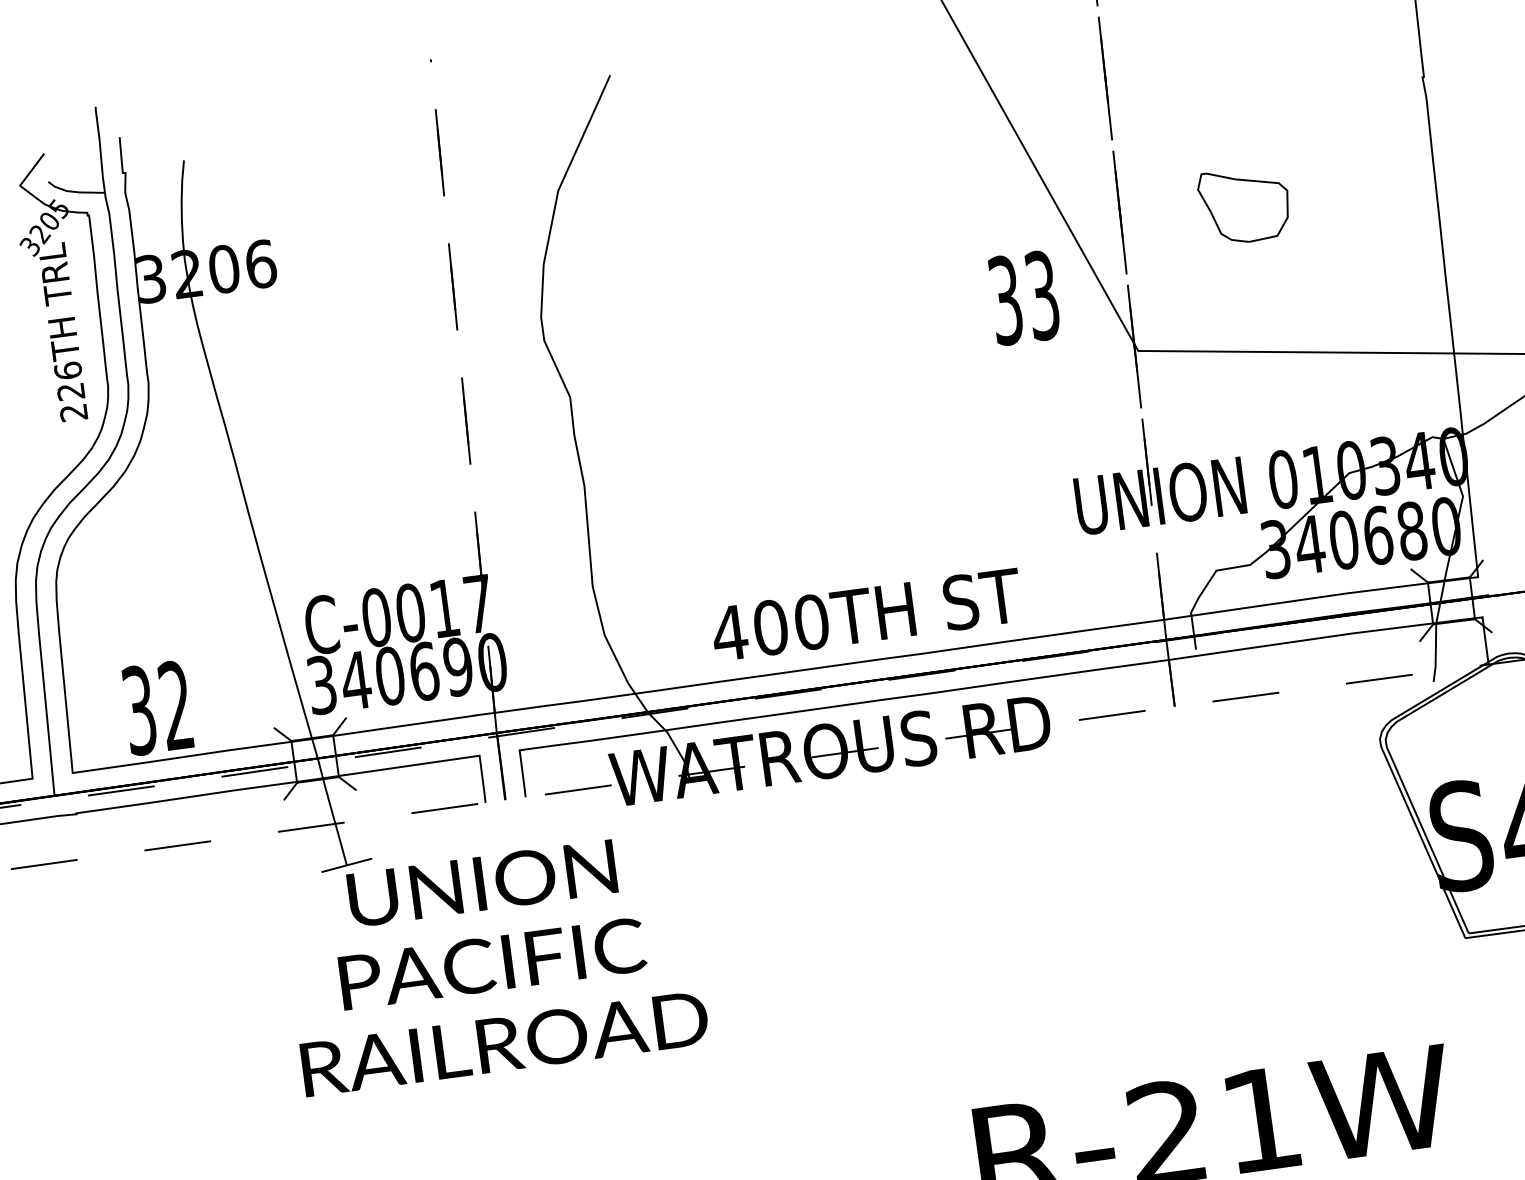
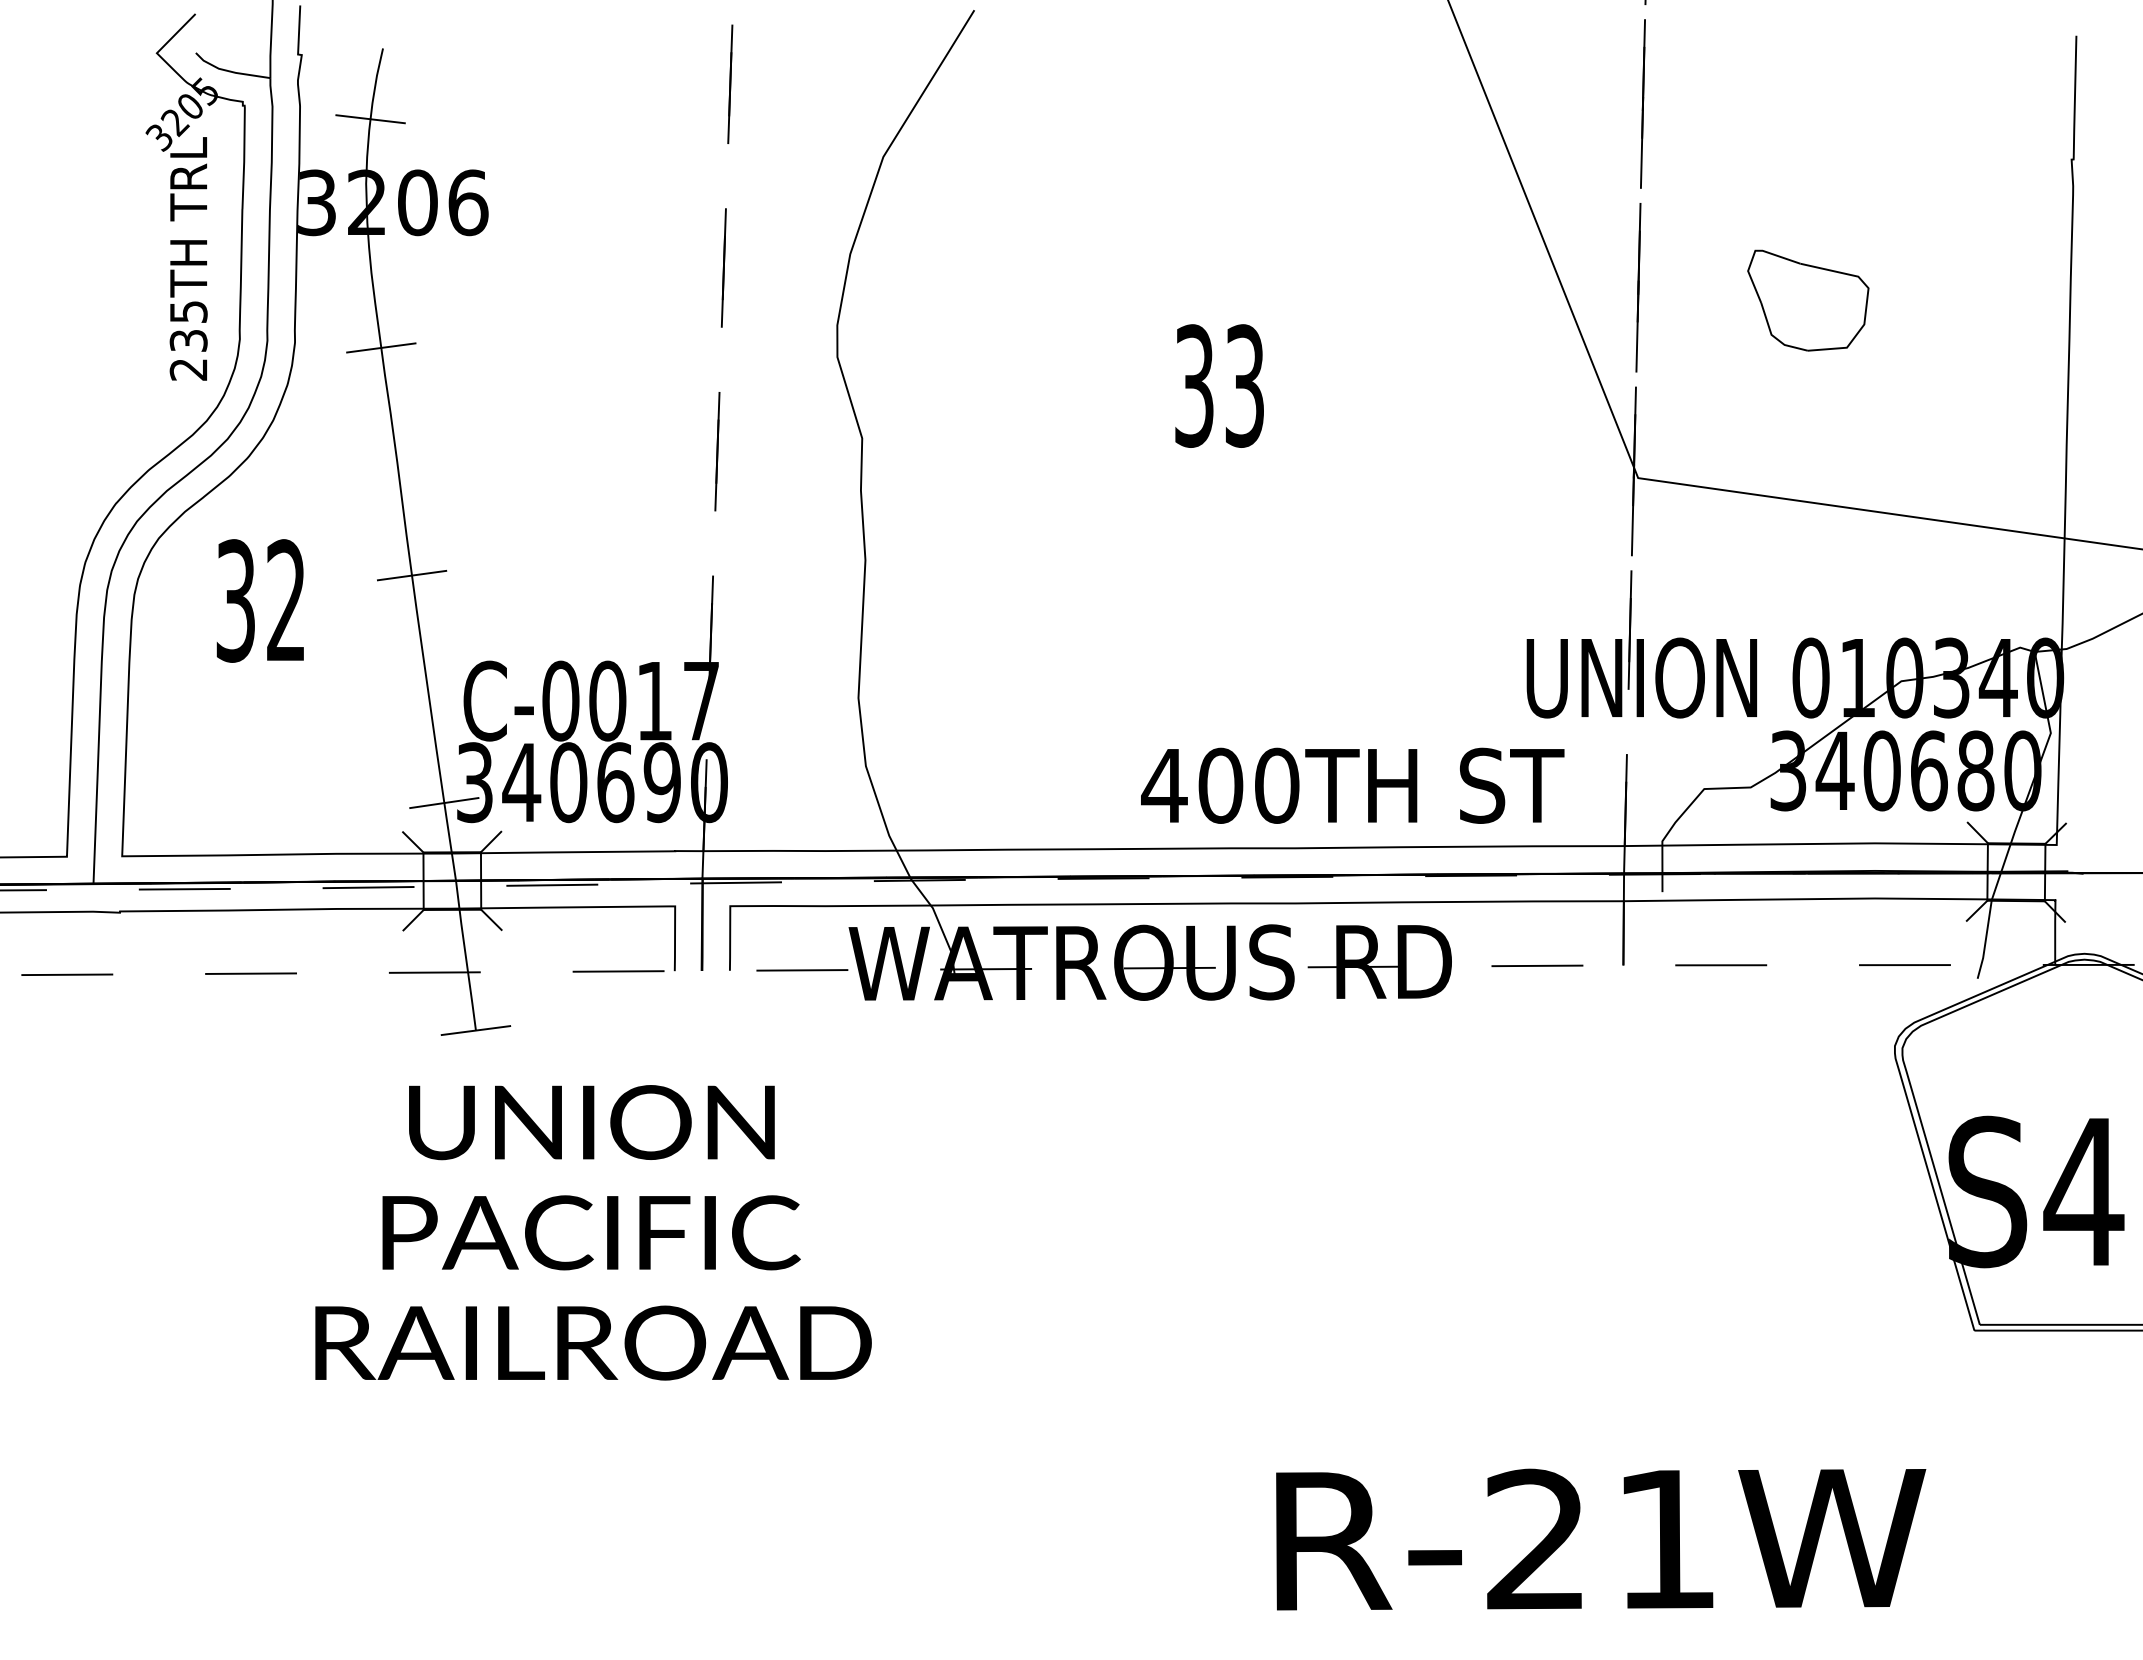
line: (181, 213) -> (370, 119), added
text: (1024, 297) -> (1219, 385), moved
line: (211, 377) -> (381, 347), added
text: (69, 380) -> (188, 325), 226TH -> 235TH
line: (255, 540) -> (411, 575), added
text: (866, 614) -> (1352, 785), moved
line: (301, 703) -> (444, 803), added
text: (156, 707) -> (259, 600), moved
text: (494, 963) -> (593, 1232), moved

